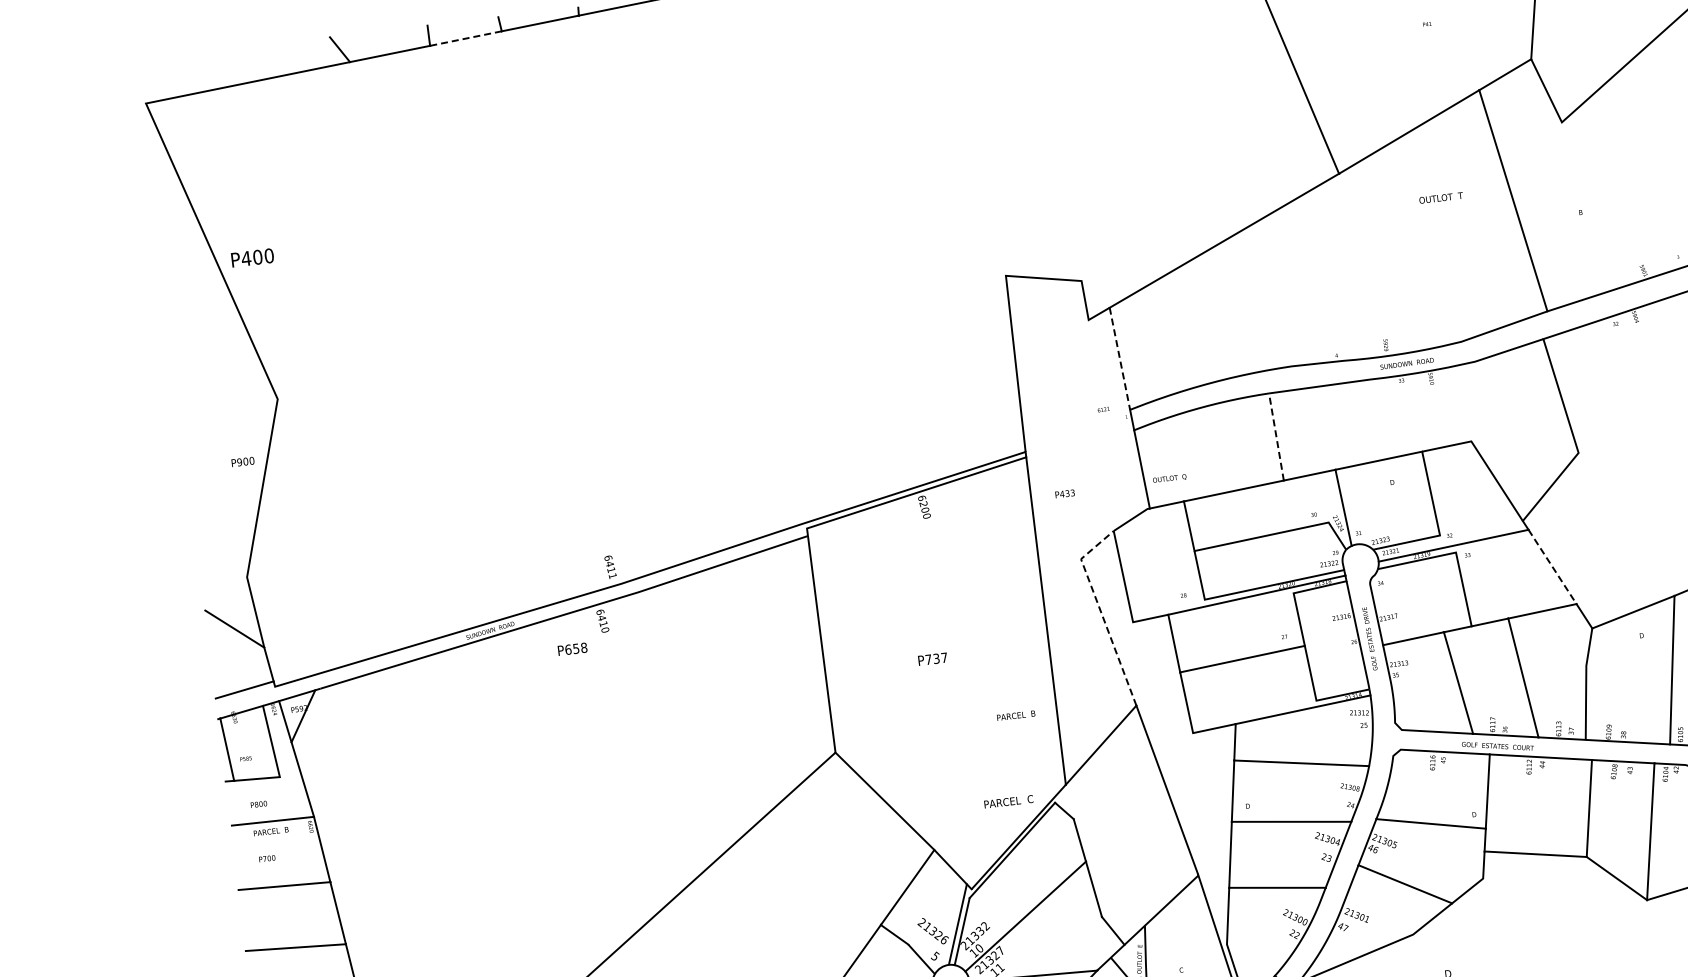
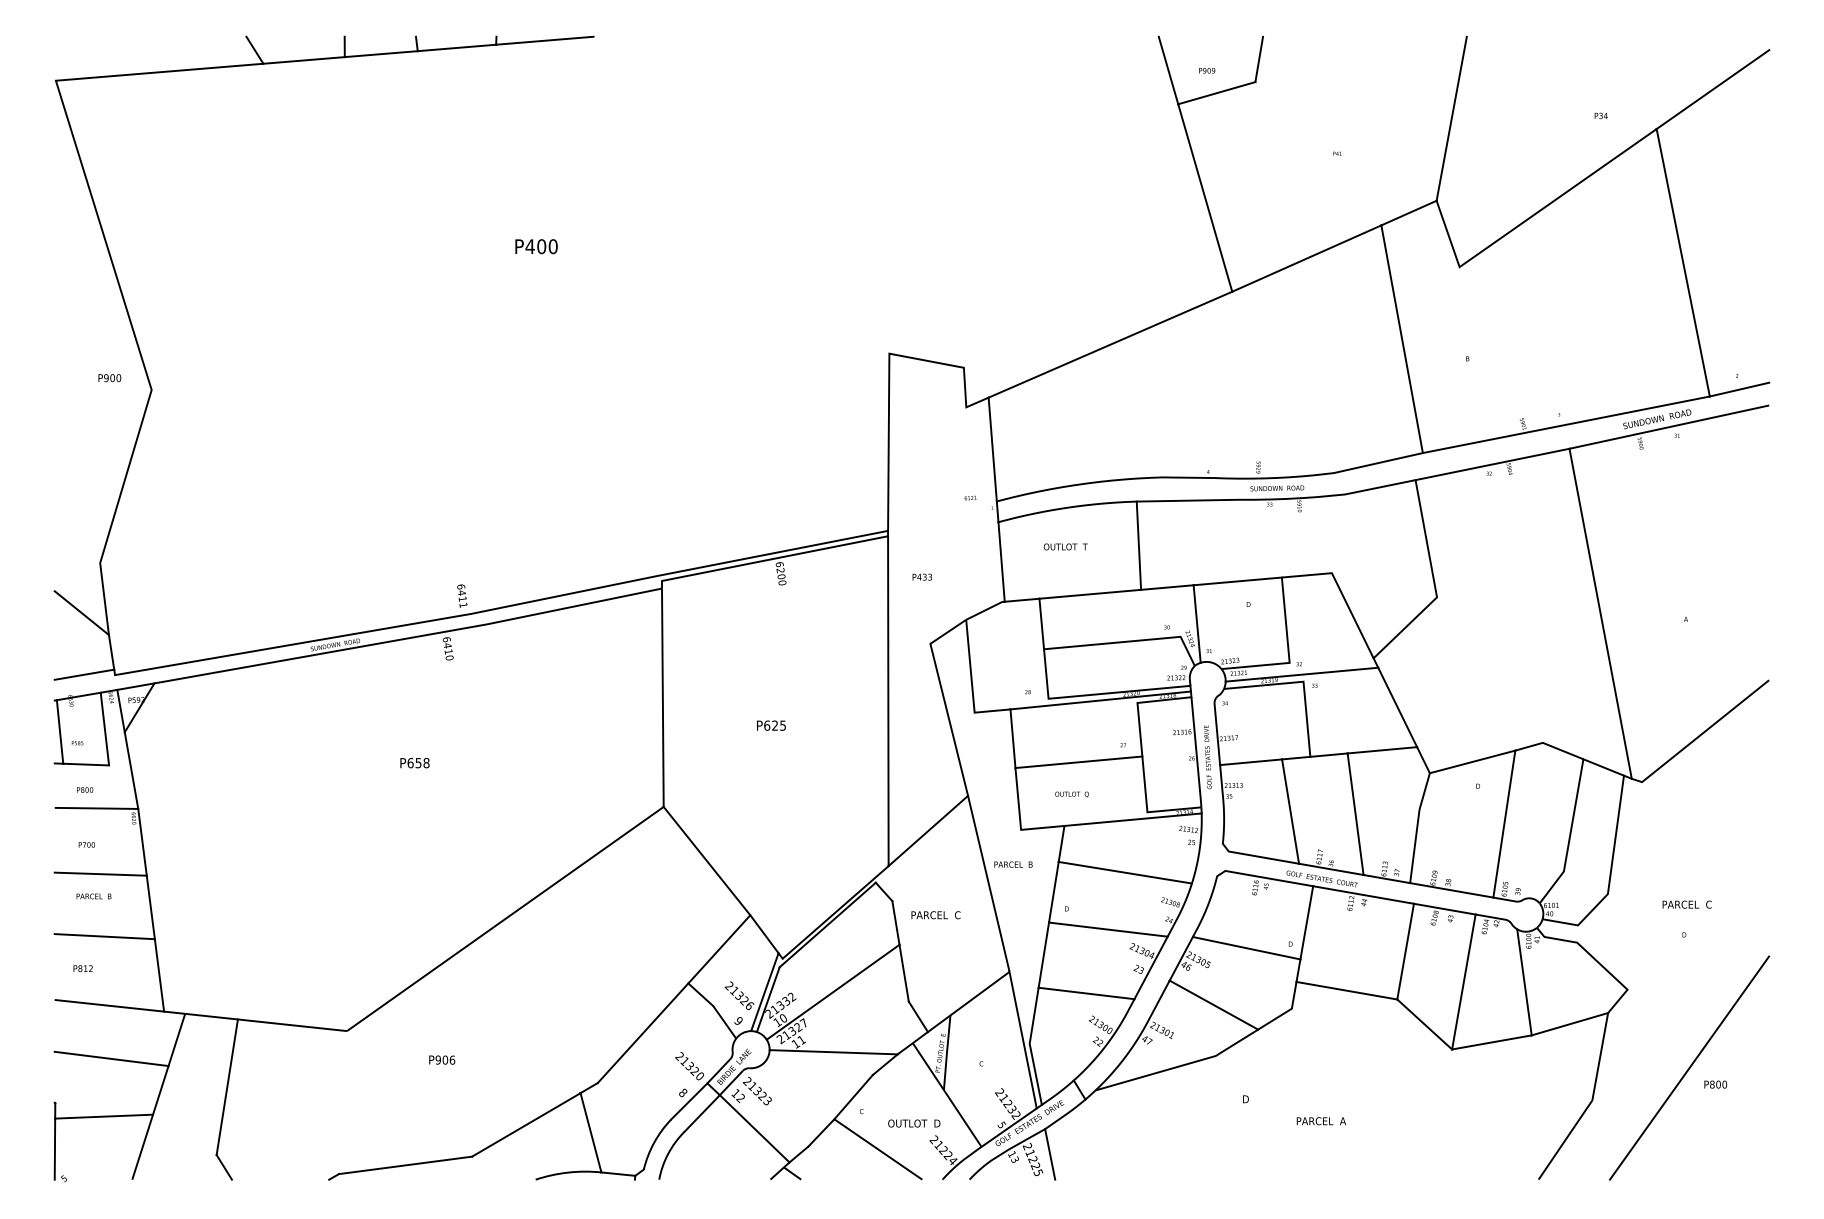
line: (466, 38) -> (381, 54), dashed -> solid
text: (1440, 197) -> (1065, 546), moved
text: (252, 257) -> (536, 246), moved
line: (1119, 359) -> (992, 450), dashed -> solid
line: (1276, 436) -> (1138, 545), dashed -> solid
text: (242, 462) -> (109, 378), moved
text: (1169, 478) -> (1071, 794), moved
line: (1552, 567) -> (1397, 707), dashed -> solid
line: (1100, 611) -> (943, 698), dashed -> solid
text: (572, 649) -> (414, 763), moved
text: (935, 658) -> (774, 725), P737 -> P625
text: (1016, 715) -> (1013, 864), moved
text: (1008, 802) -> (935, 915), moved
text: (270, 831) -> (93, 896), moved
text: (935, 955) -> (738, 1020), 5 -> 9

